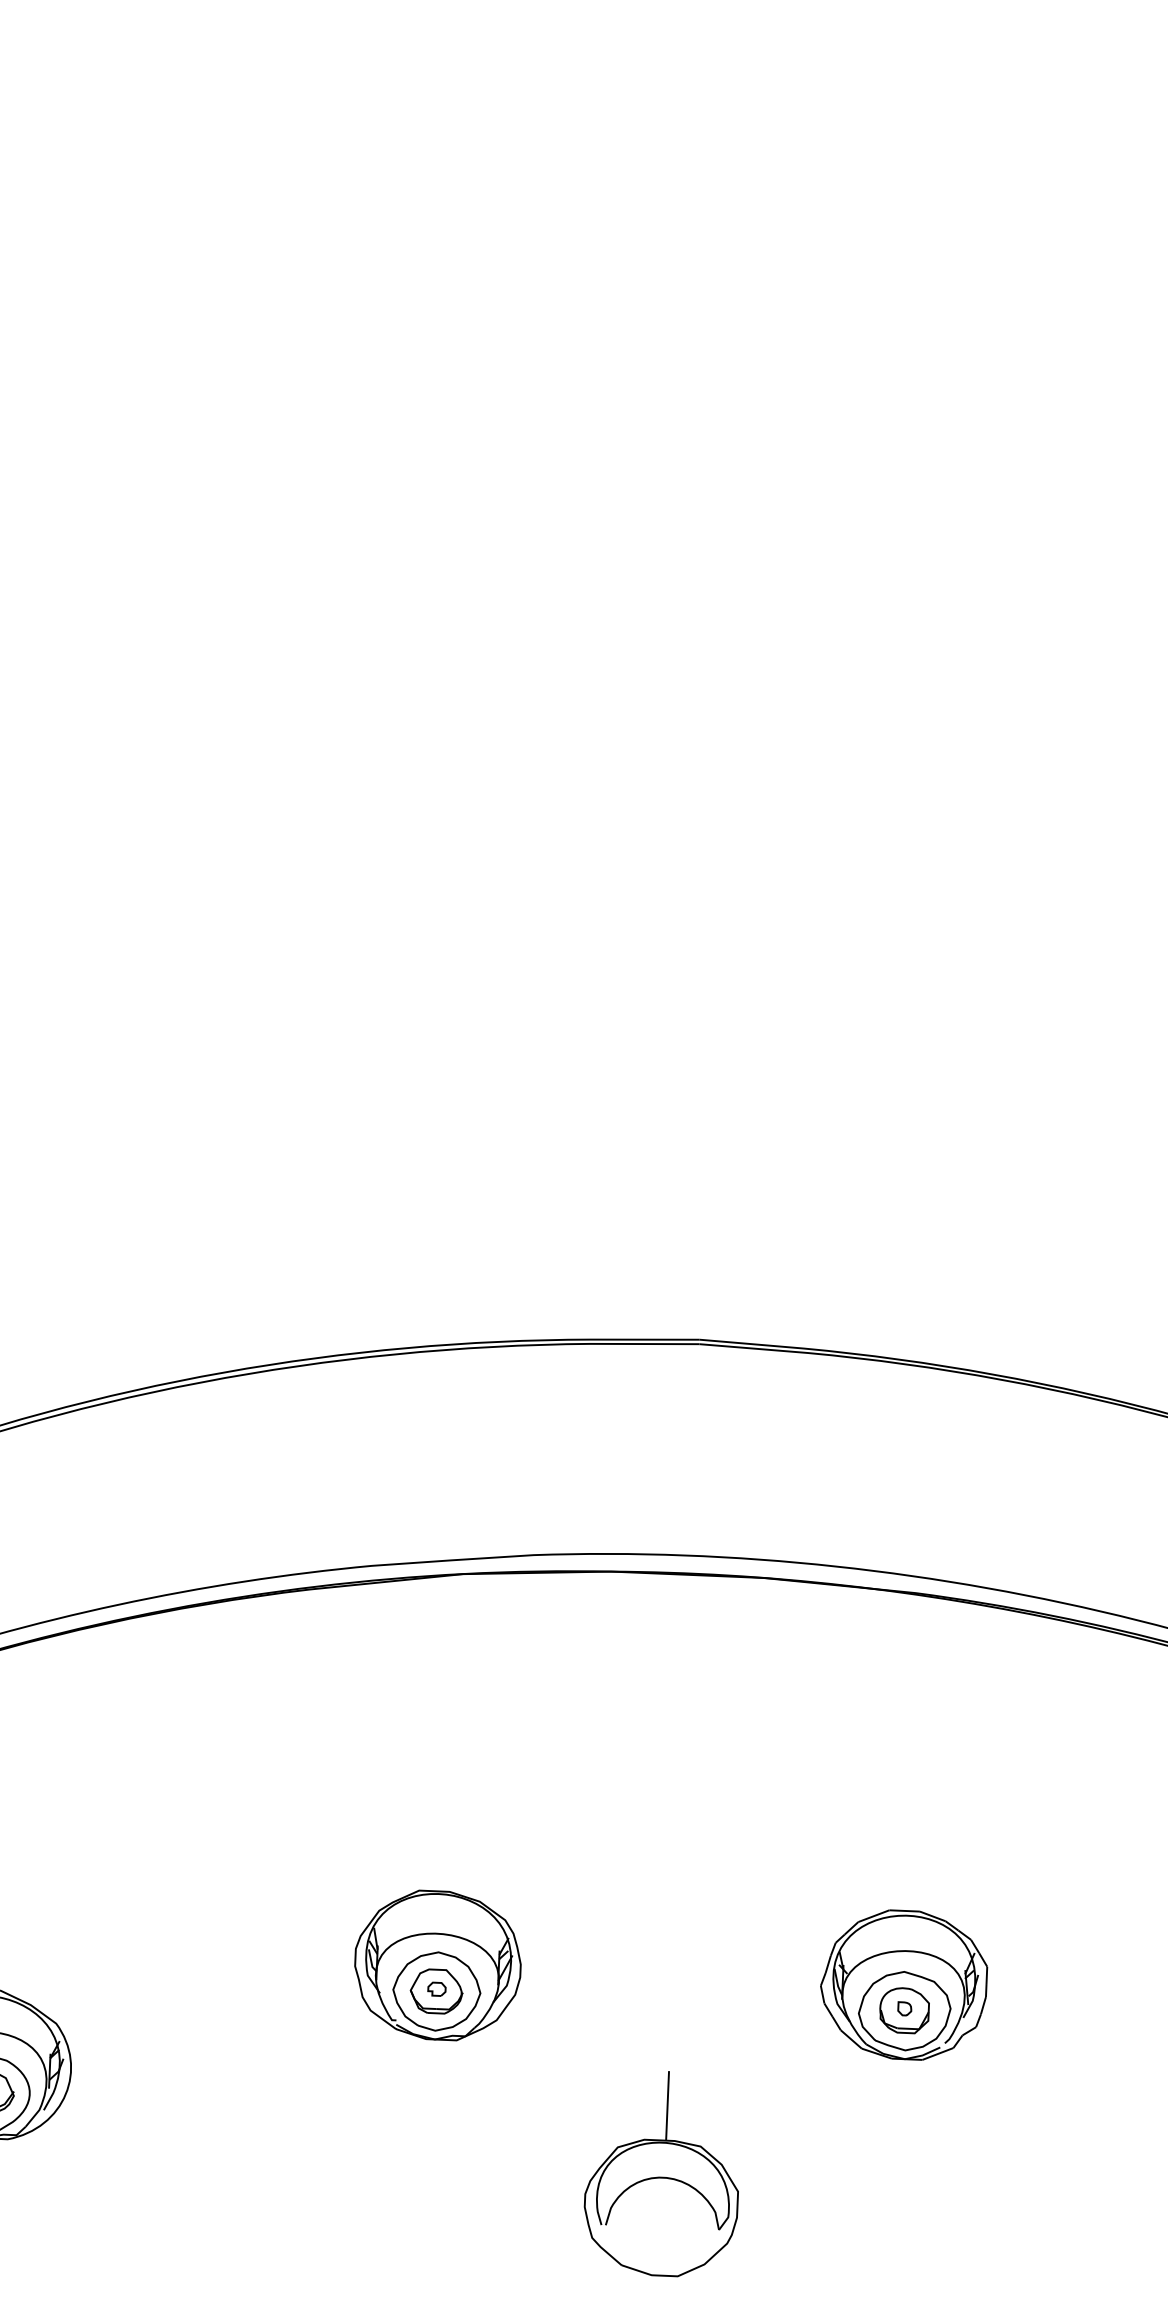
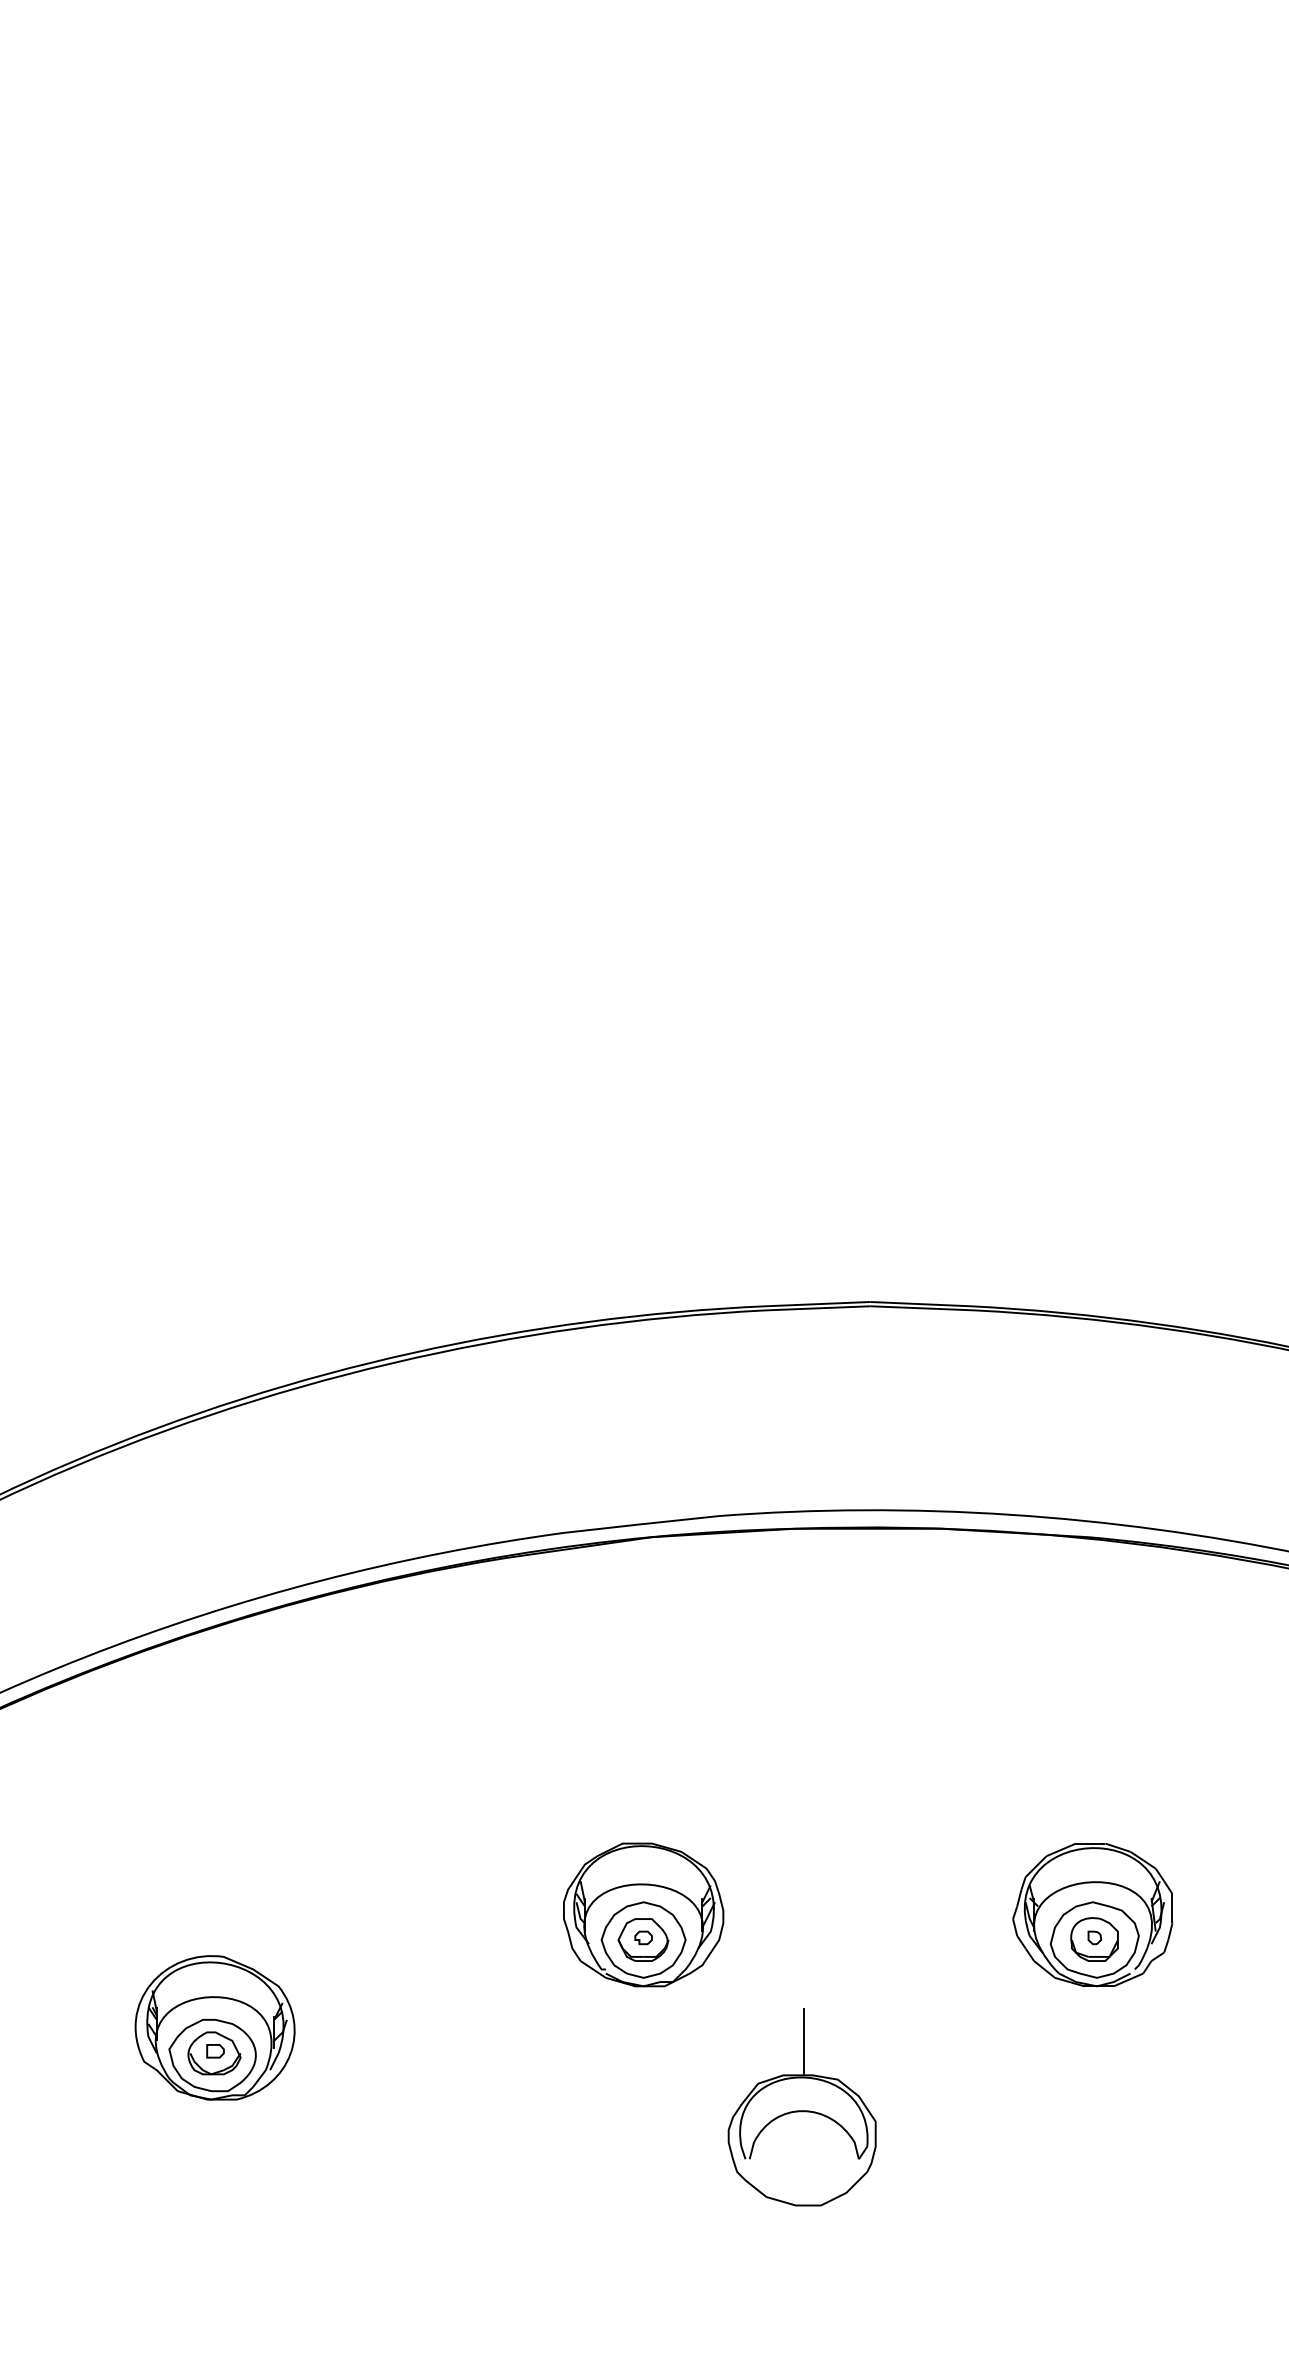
part: (661, 2173) -> (801, 2107), moved

